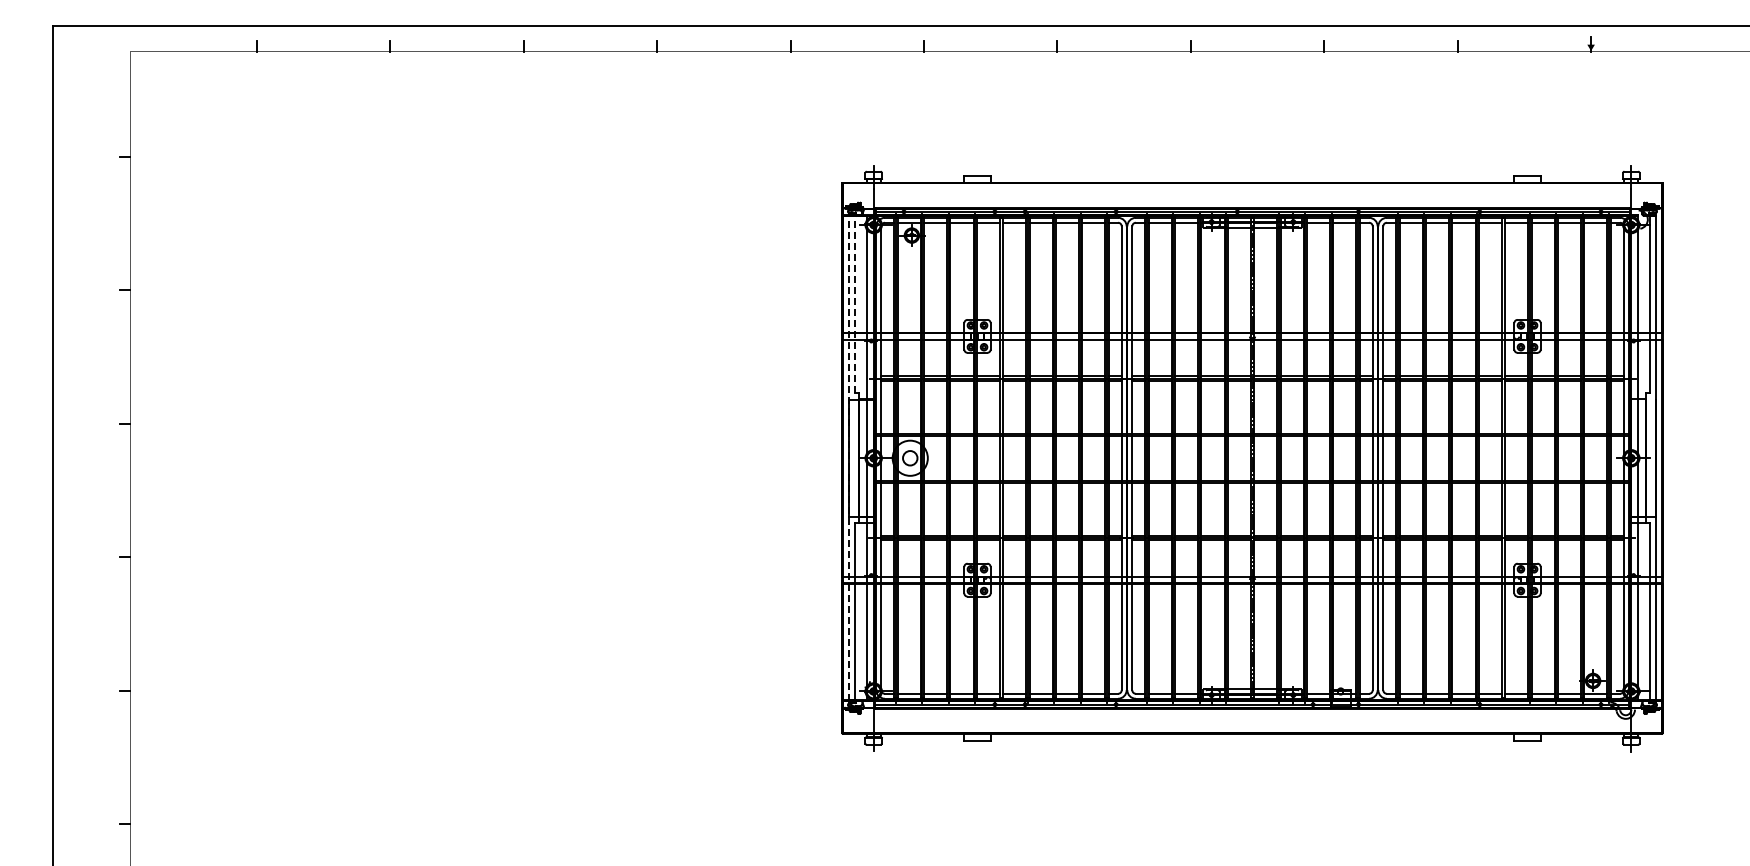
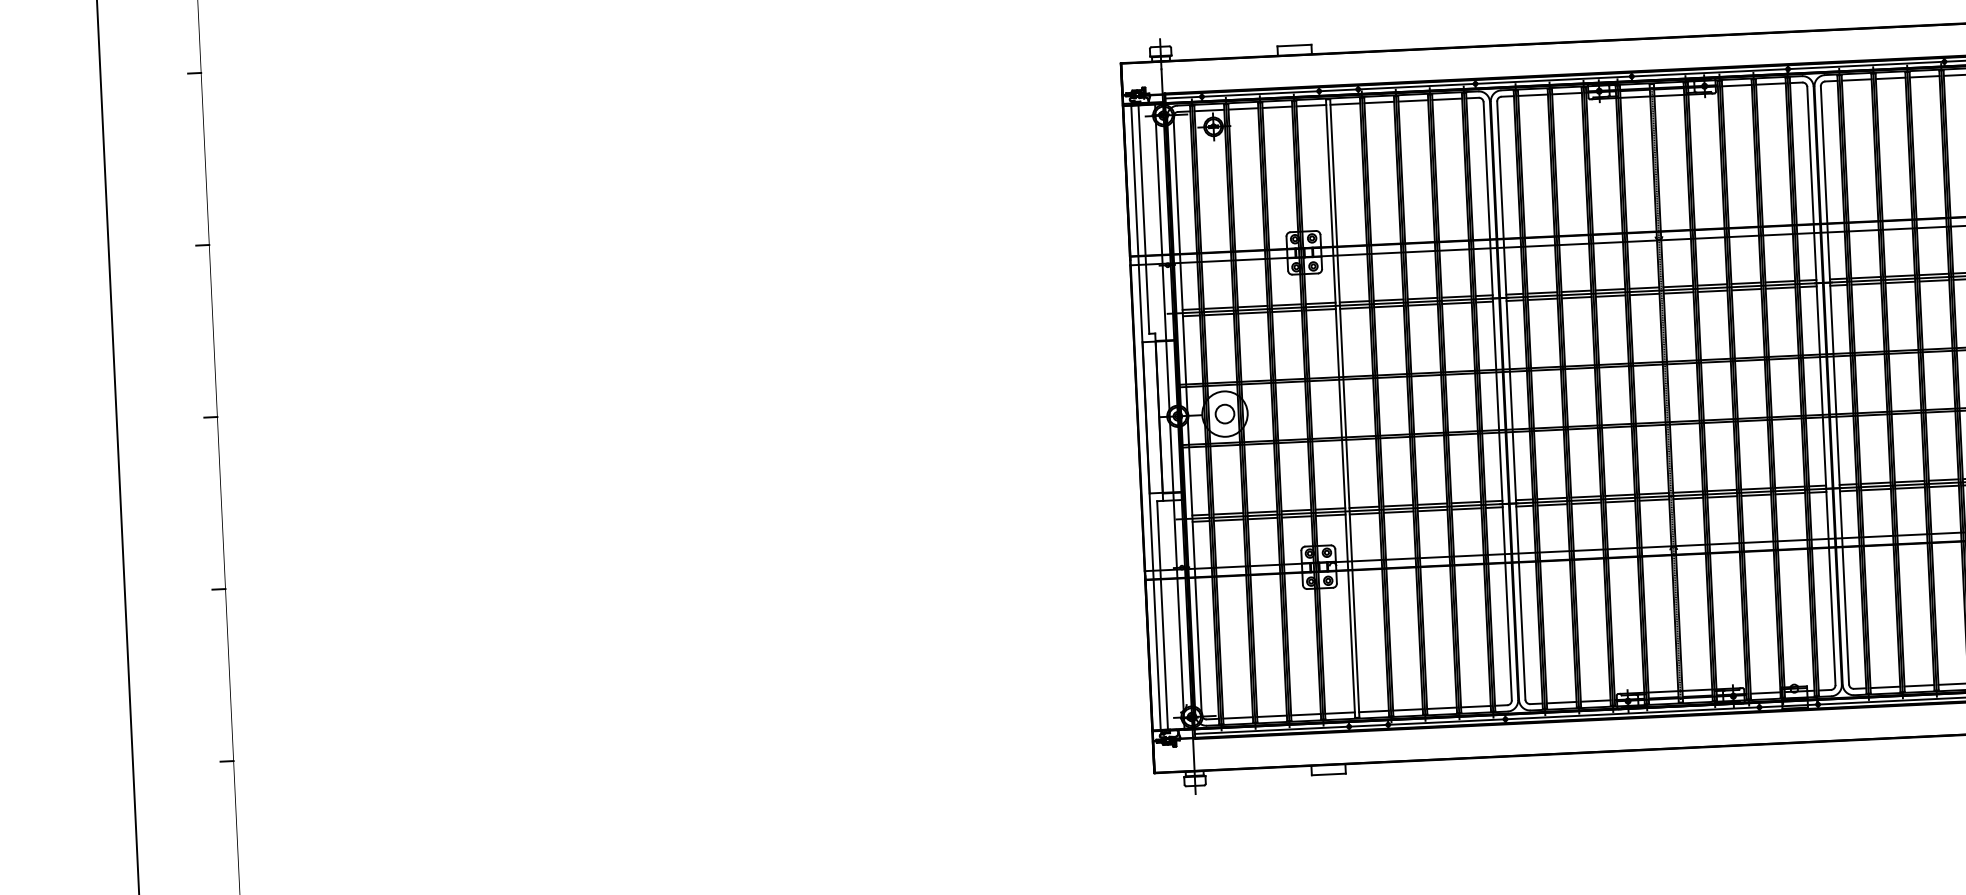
line: (854, 304) -> (1143, 219), dashed -> solid
line: (848, 457) -> (1145, 416), dashed -> solid

